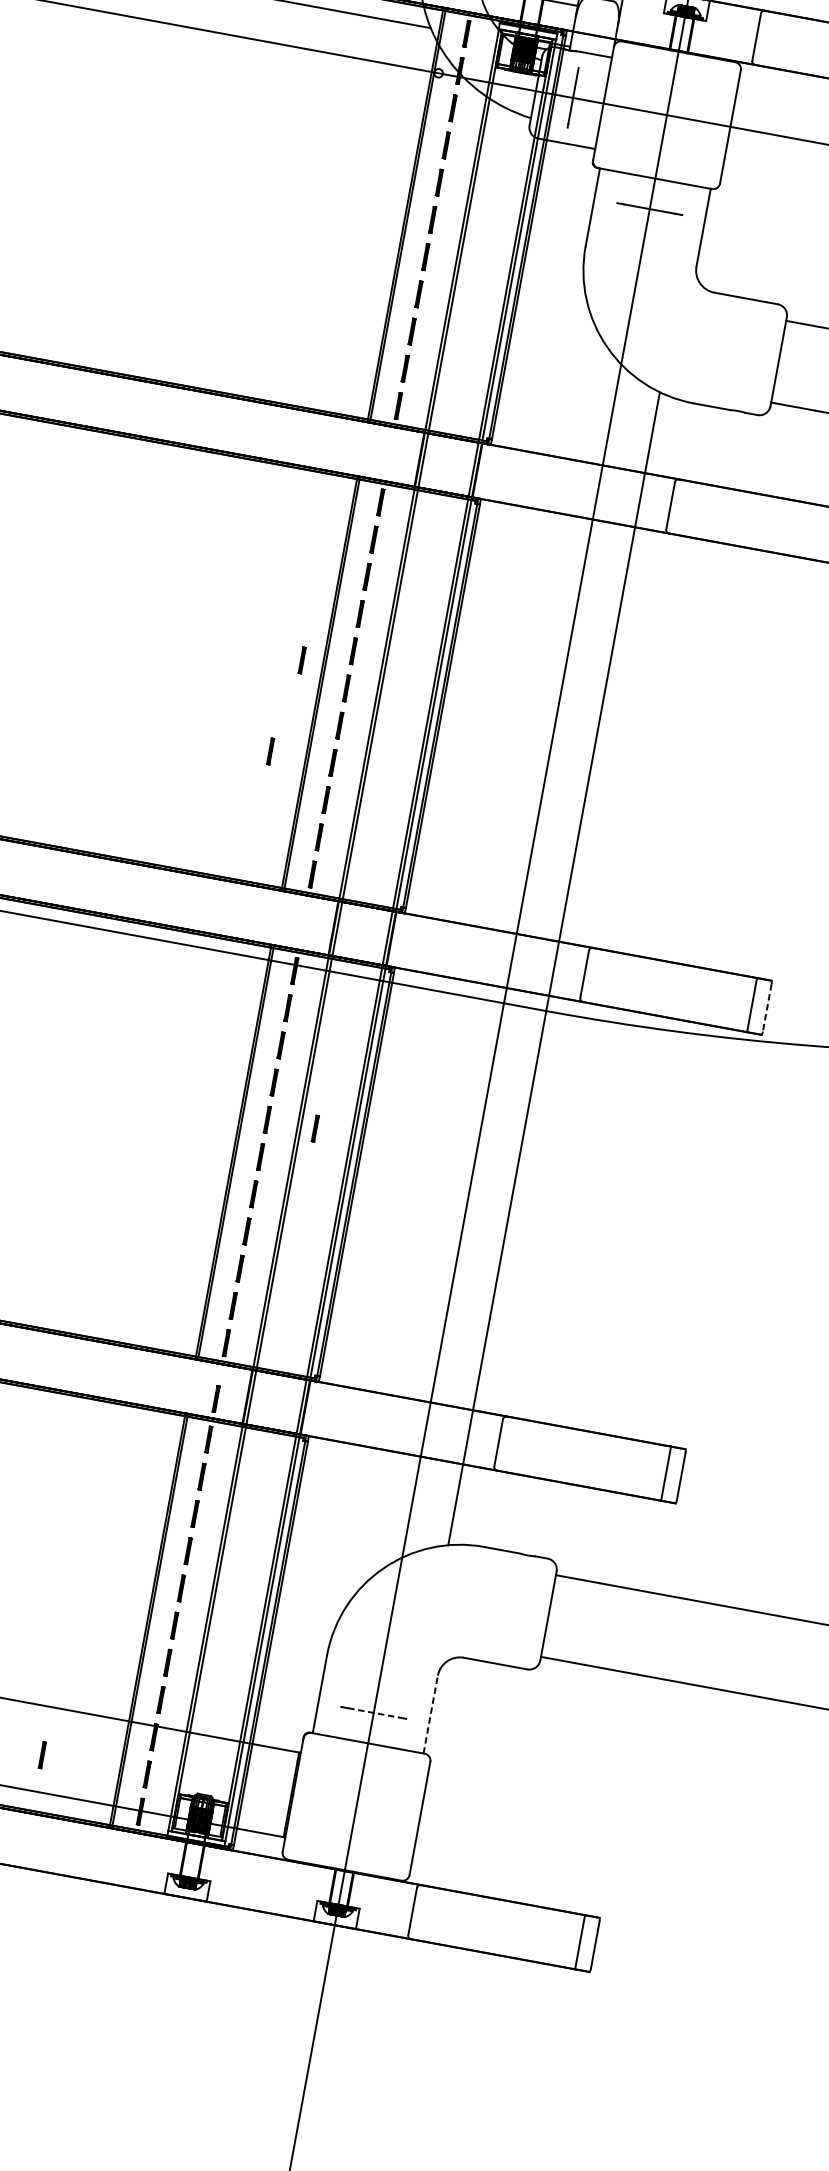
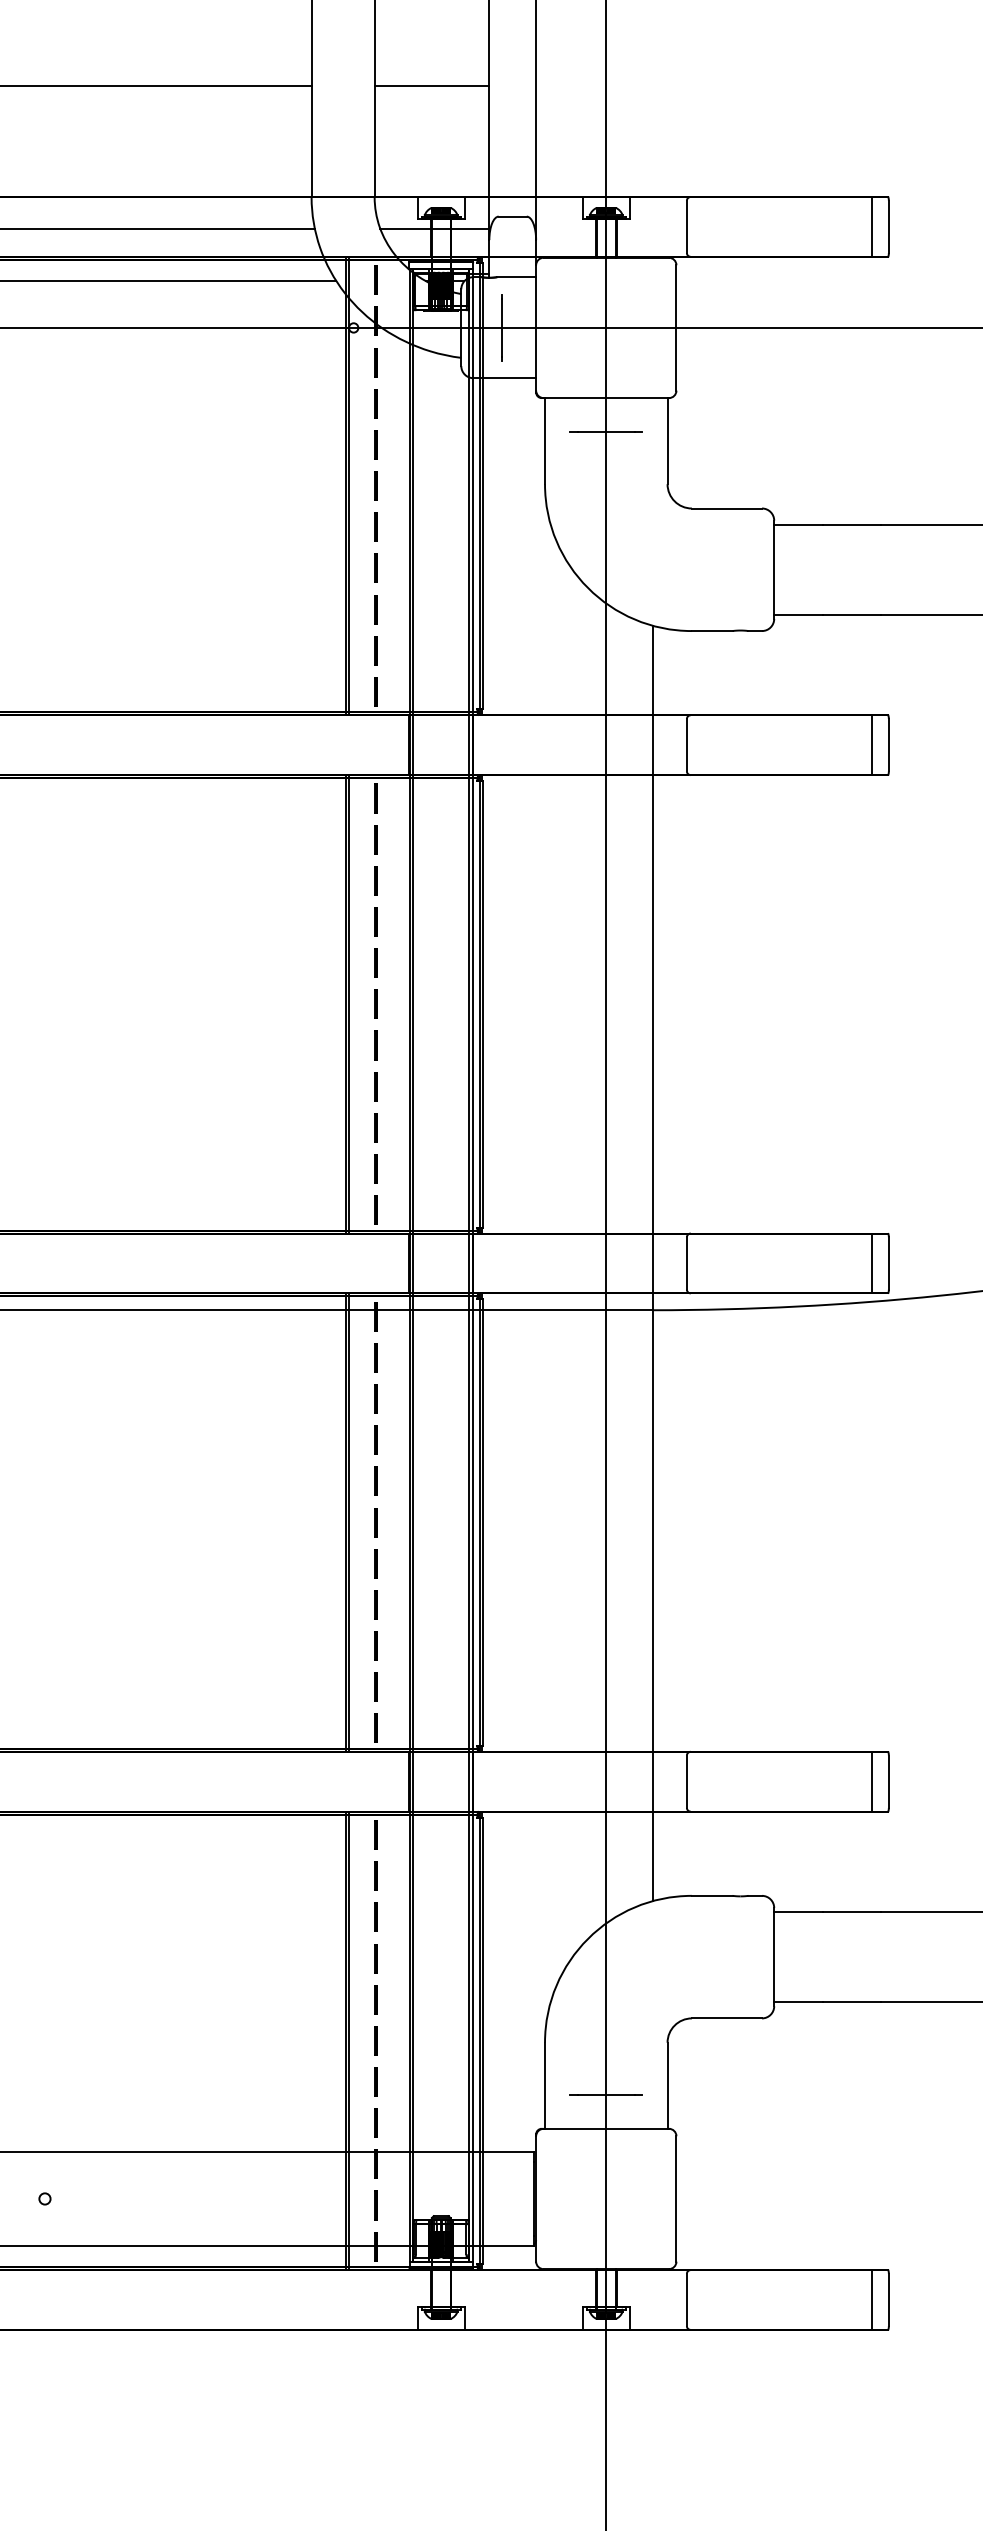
line: (301, 659) -> (322, 982), removed
line: (270, 751) -> (306, 1086), removed
line: (766, 1007) -> (888, 1263), dashed -> solid
line: (315, 1127) -> (428, 1480), removed
line: (215, 1398) -> (375, 1789), removed
line: (373, 1713) -> (606, 2095), dashed -> solid
line: (430, 1714) -> (667, 2085), dashed -> solid
line: (41, 1755) -> (259, 2205), removed

